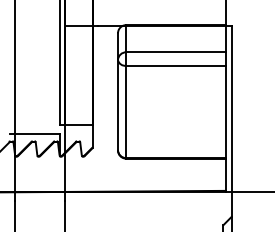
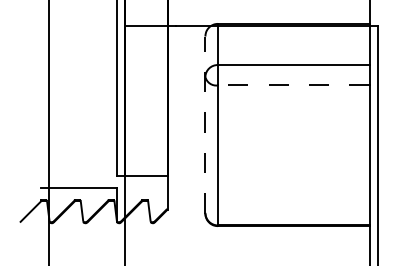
line: (175, 65) -> (292, 85), solid -> dashed
line: (117, 91) -> (204, 124), solid -> dashed

